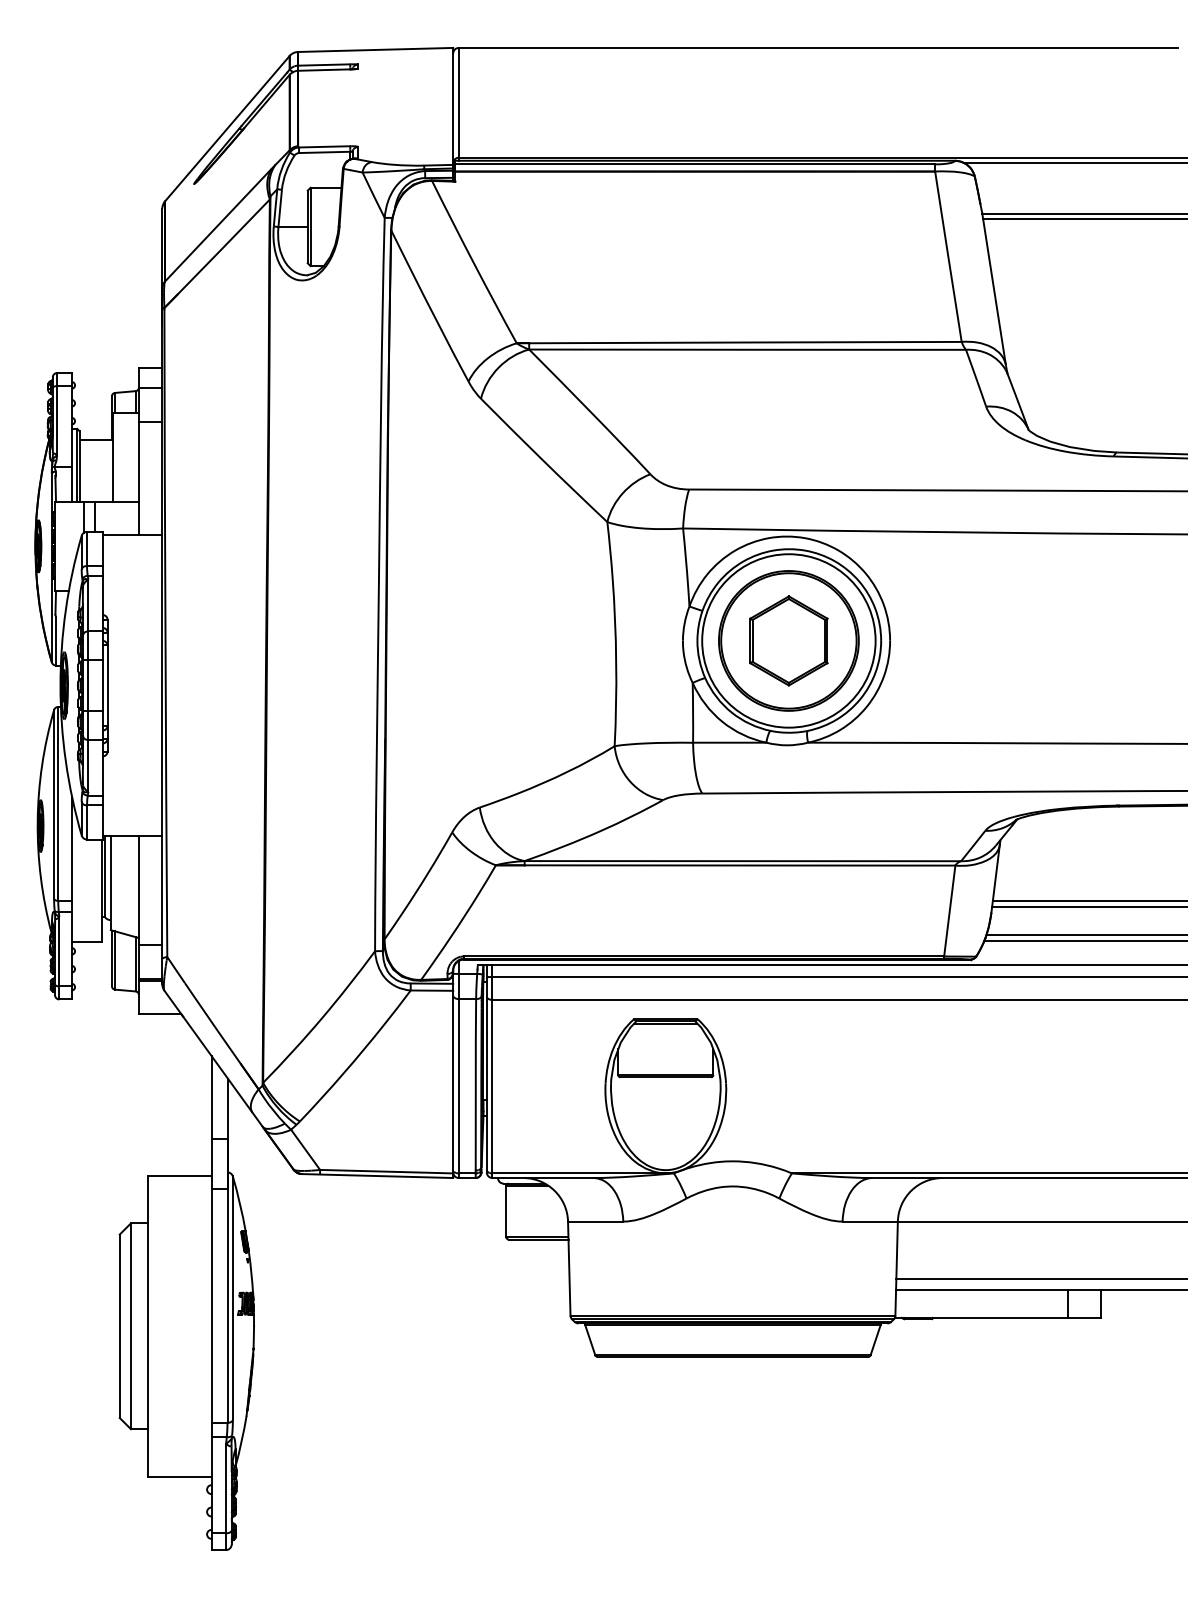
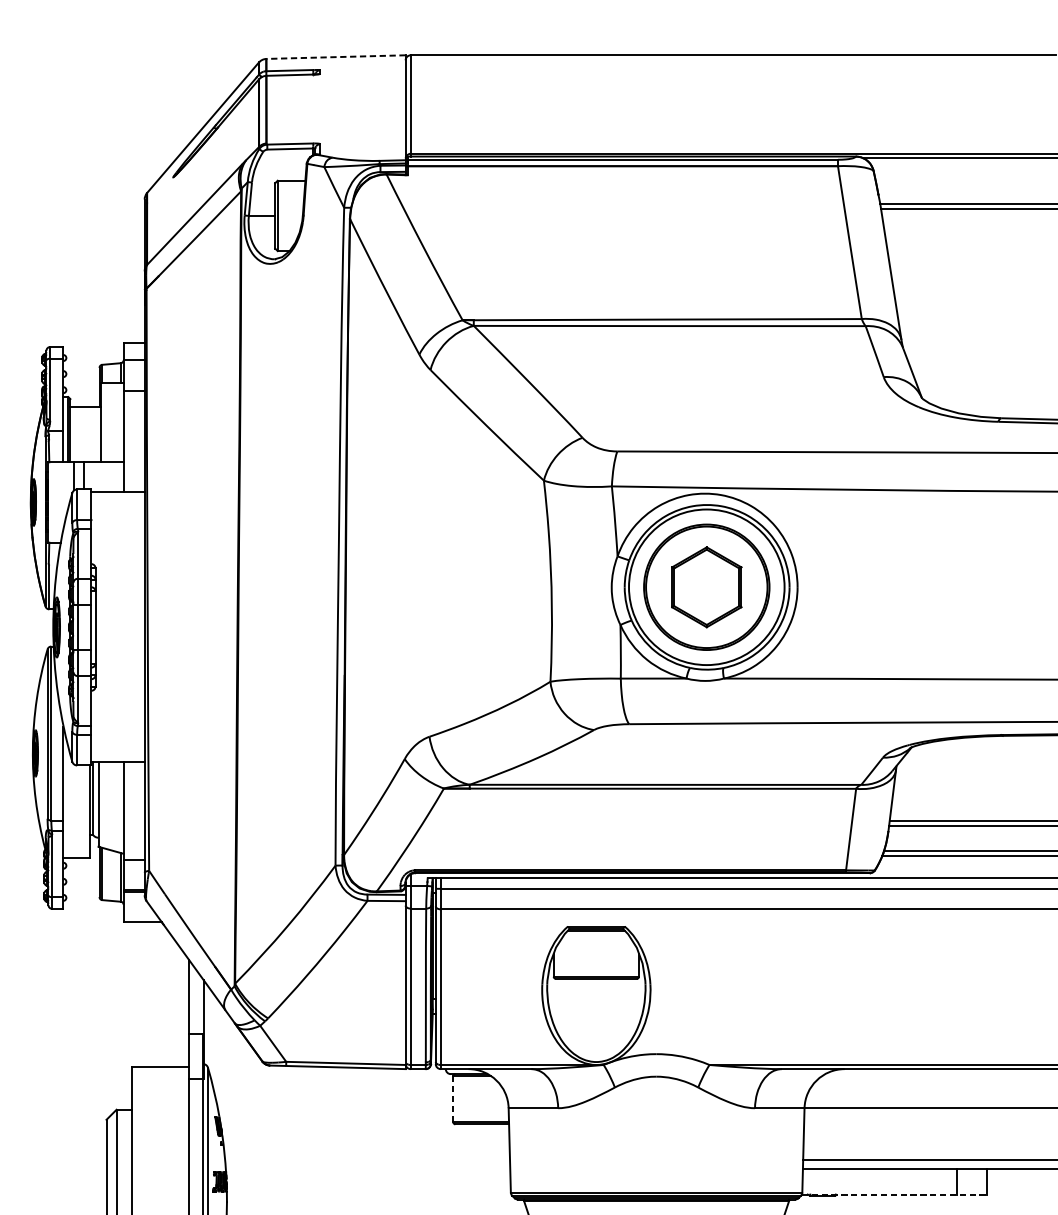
line: (375, 49) -> (335, 56), solid -> dashed
line: (506, 1211) -> (453, 1099), solid -> dashed
line: (998, 1317) -> (894, 1194), solid -> dashed

